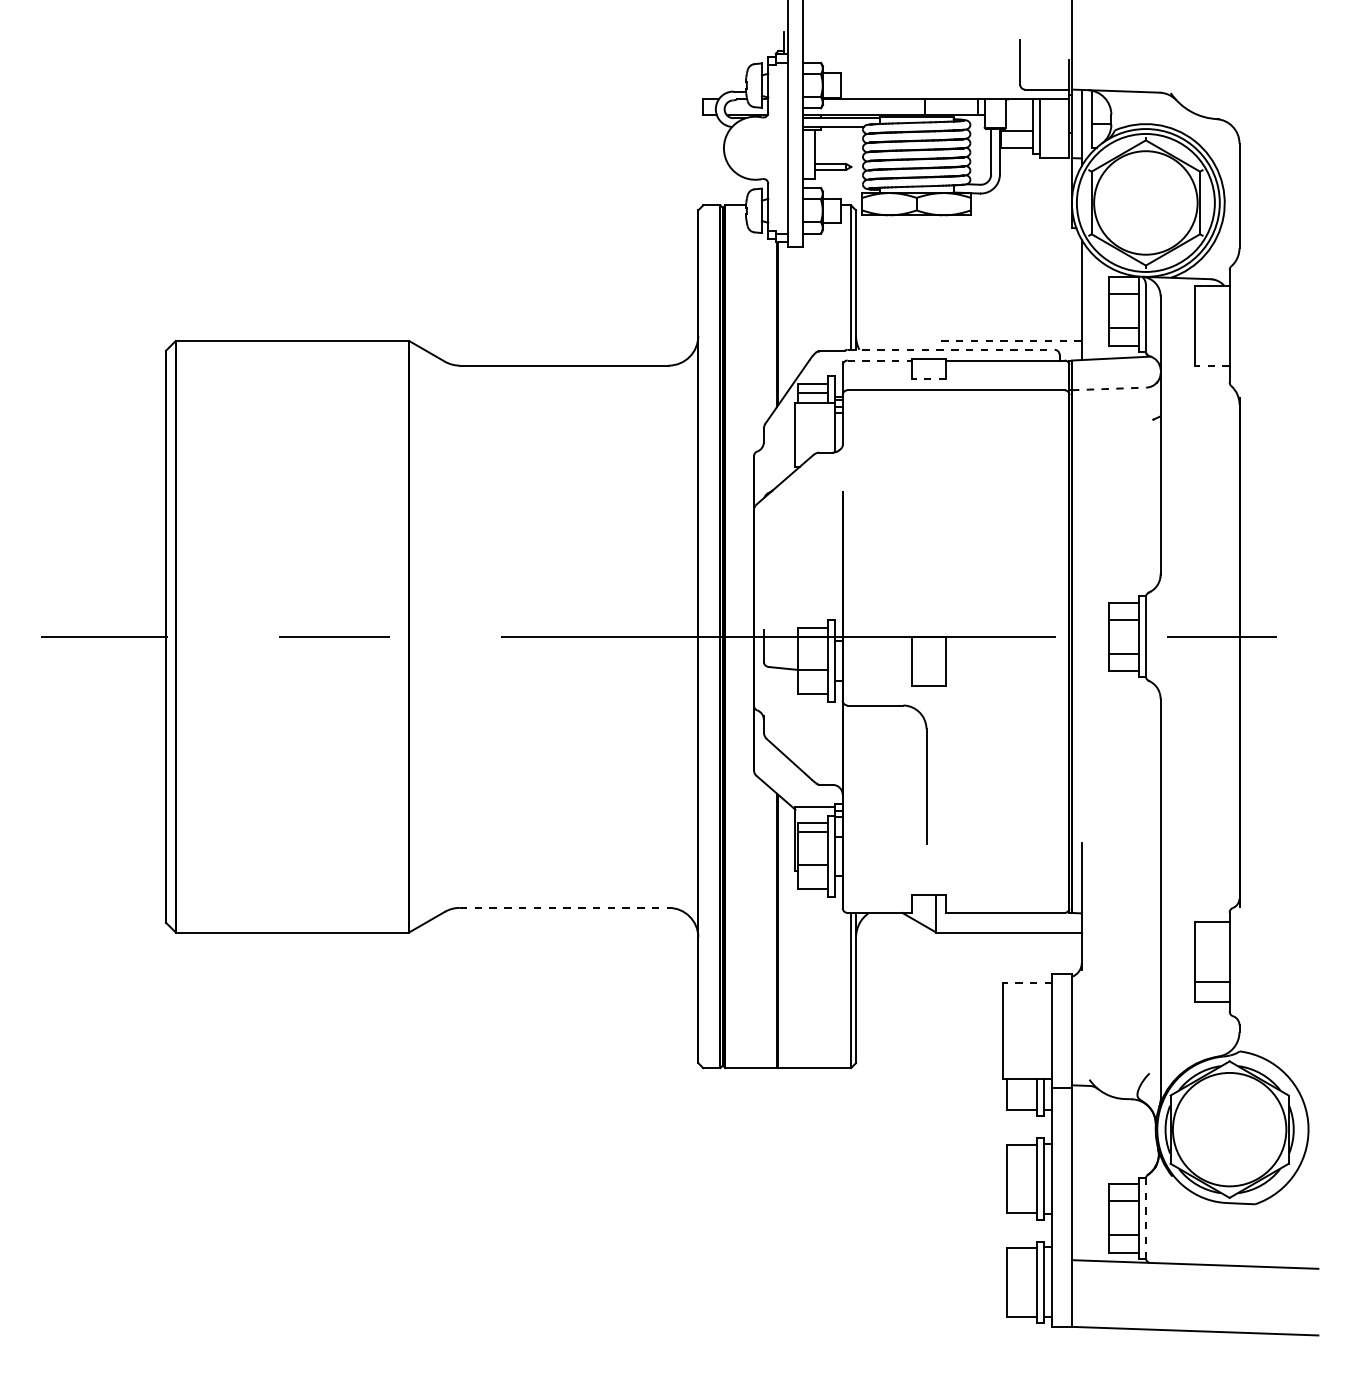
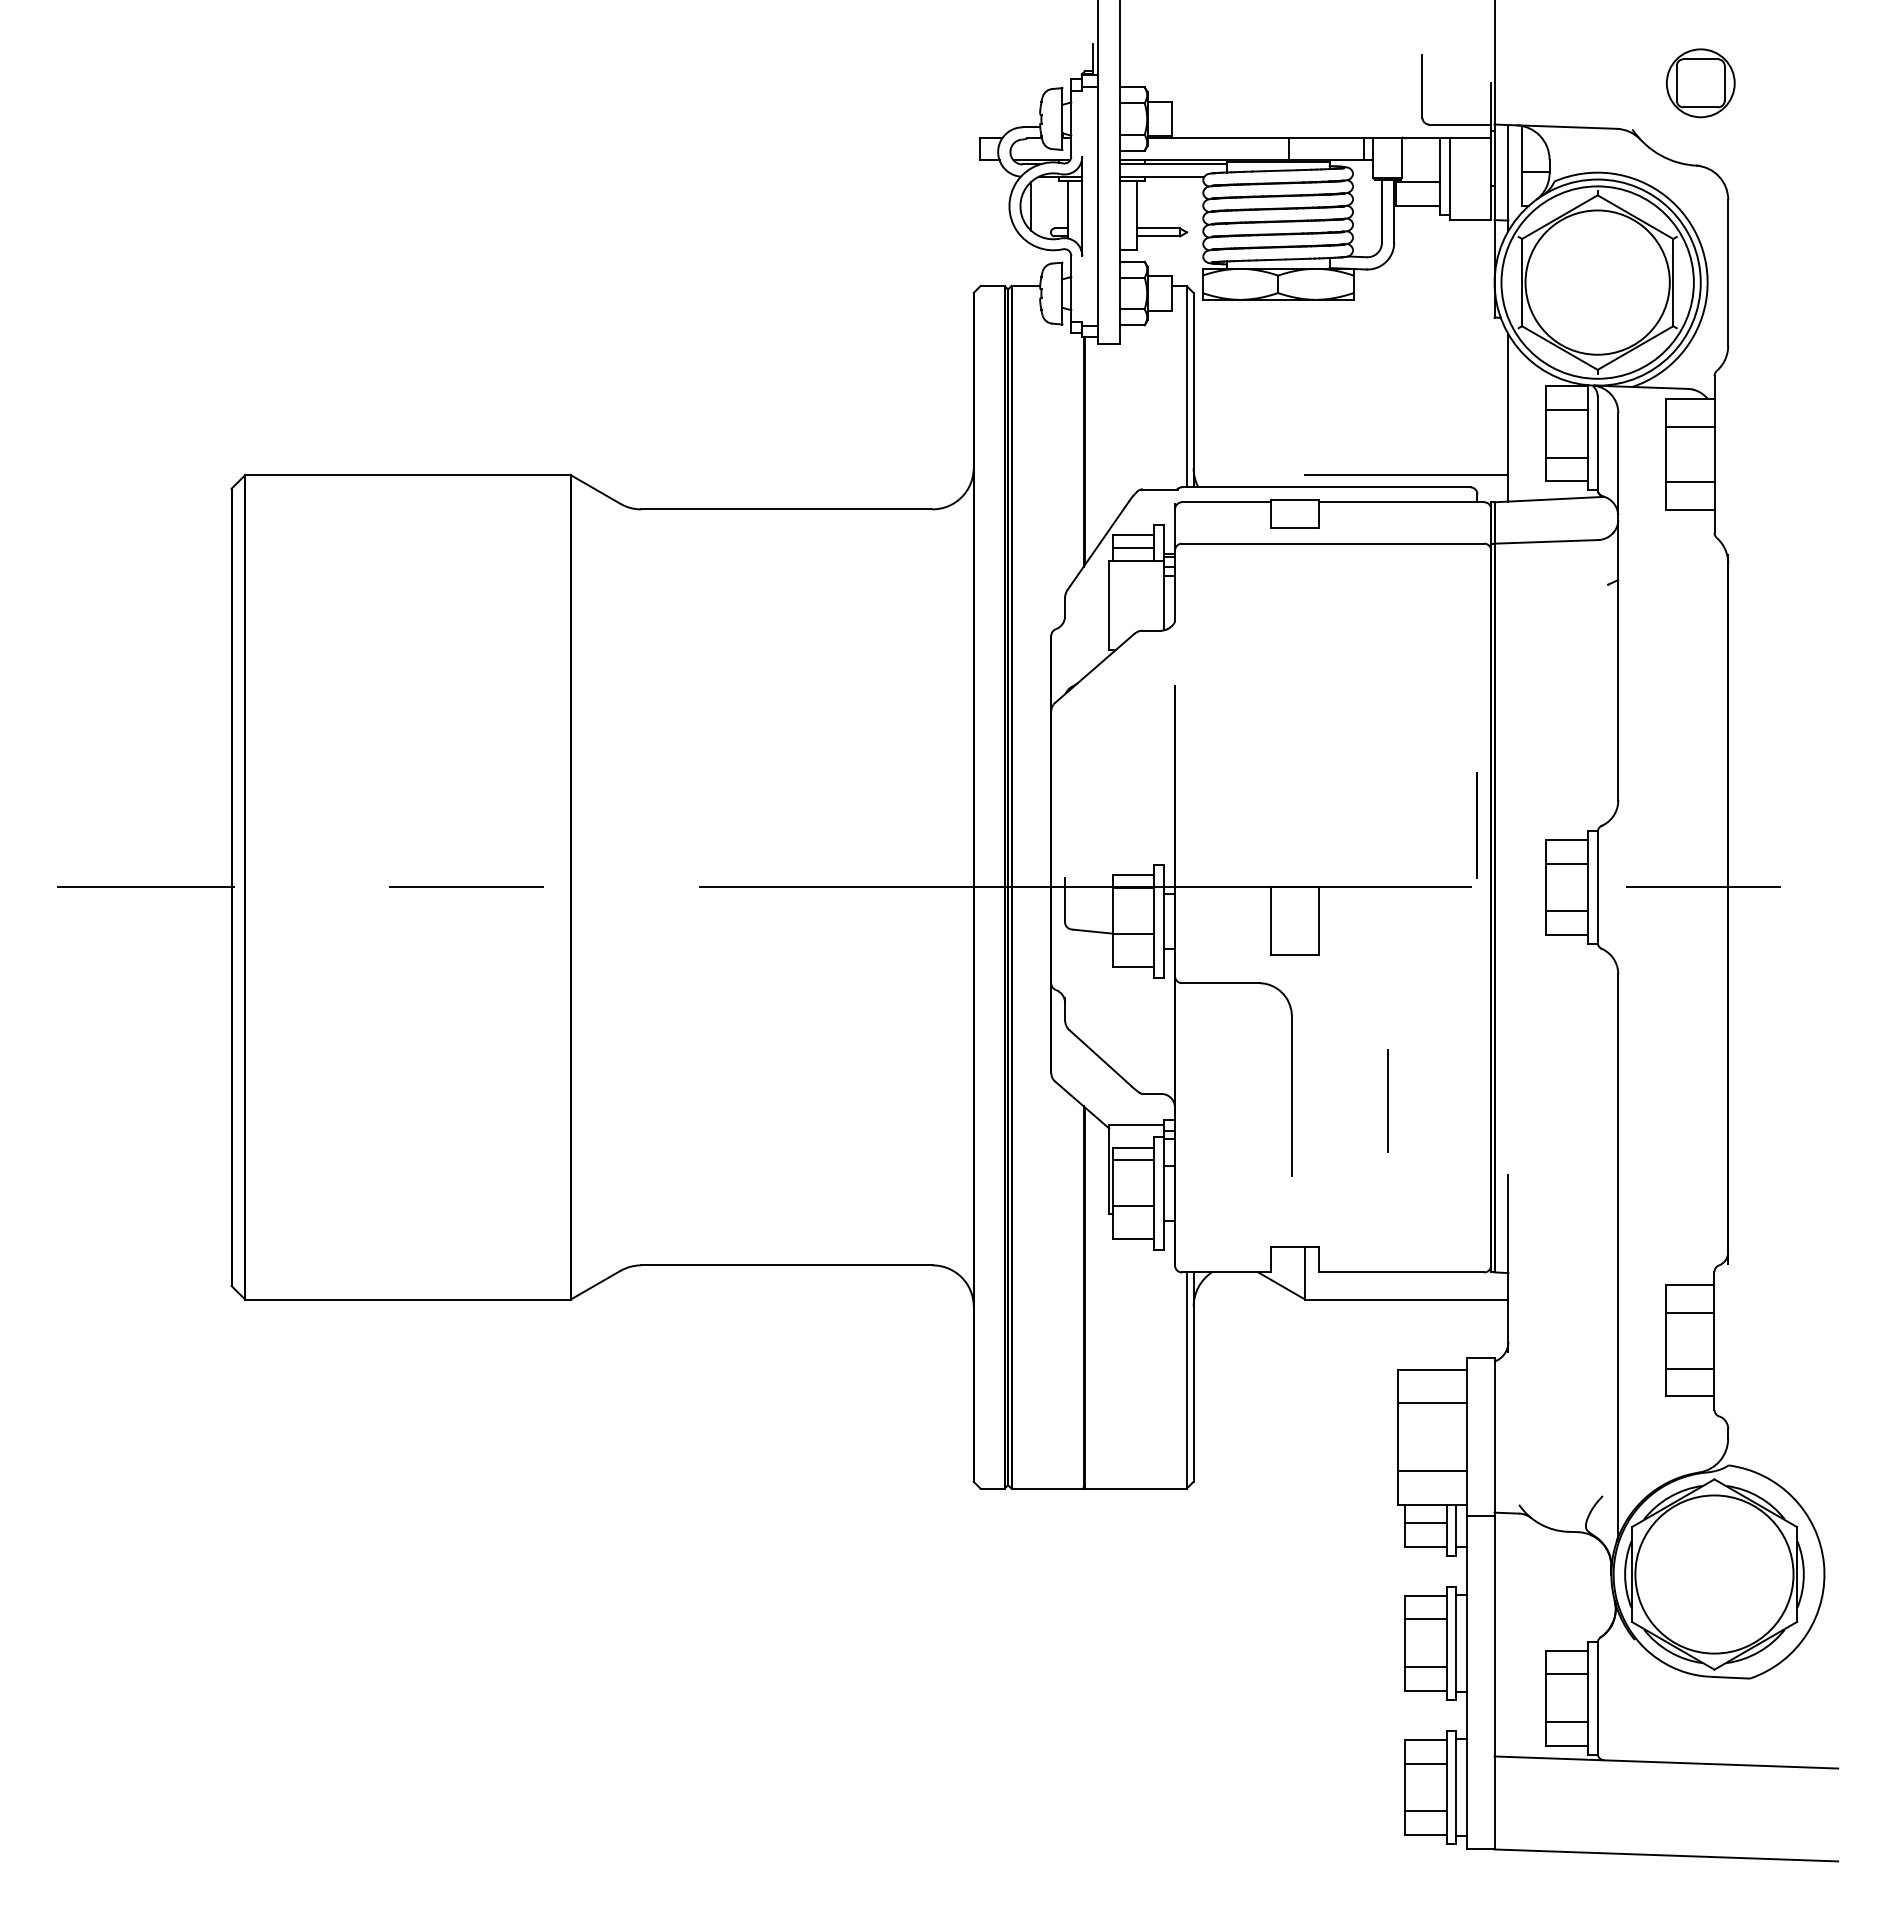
part: (1219, 60) -> (1700, 83), added
part: (754, 148) -> (1051, 206), added
line: (1212, 306) -> (1690, 426), added
line: (1008, 341) -> (1406, 475), dashed -> solid
line: (1212, 346) -> (1690, 482), added
line: (951, 349) -> (1326, 487), dashed -> solid
line: (879, 360) -> (1226, 502), dashed -> solid
line: (1211, 365) -> (1689, 509), dashed -> solid
line: (928, 378) -> (1294, 527), dashed -> solid
line: (1109, 388) -> (1546, 541), dashed -> solid
line: (1058, 592) -> (1476, 825), added
line: (995, 790) -> (1388, 1101), added
line: (564, 907) -> (786, 1265), dashed -> solid
line: (1212, 942) -> (1690, 1313), added
line: (1027, 982) -> (1432, 1369), dashed -> solid
line: (1027, 1006) -> (1432, 1403), added
line: (1027, 1055) -> (1432, 1470), added
line: (1022, 1092) -> (1425, 1522), added
line: (1022, 1161) -> (1425, 1619), added
line: (1022, 1196) -> (1425, 1667), added
line: (1145, 1218) -> (1597, 1698), dashed -> solid
line: (1022, 1265) -> (1425, 1763), added
line: (1022, 1299) -> (1425, 1811), added

